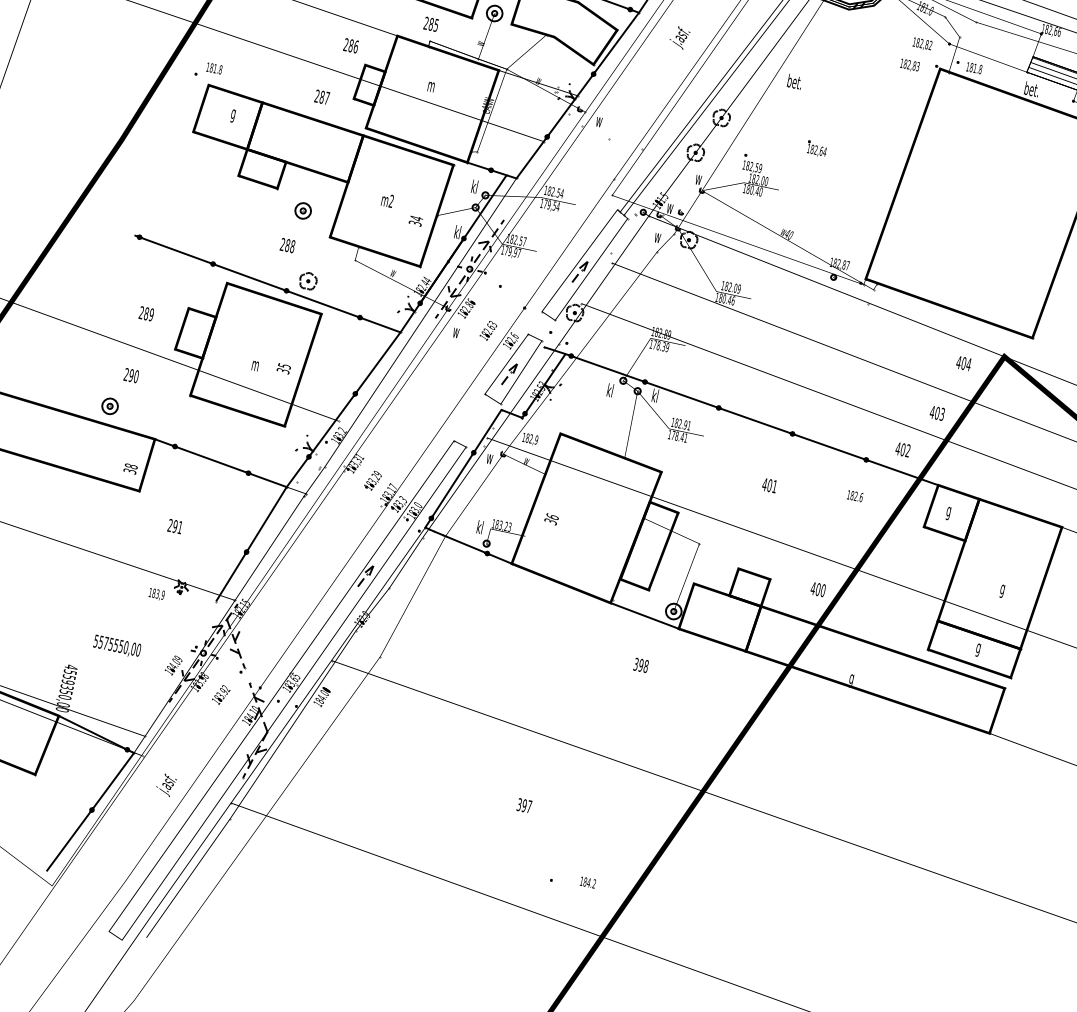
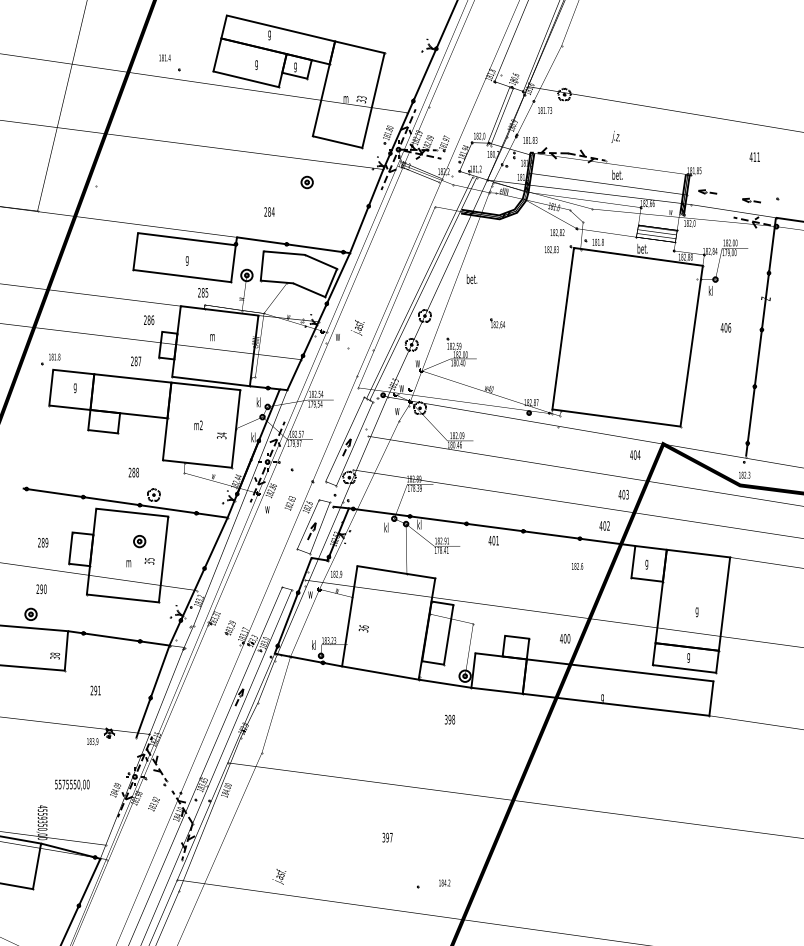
text: (679, 37) -> (357, 327), moved
part: (302, 210) -> (139, 541), moved
text: (769, 485) -> (493, 540), moved
text: (166, 784) -> (279, 876), moved

